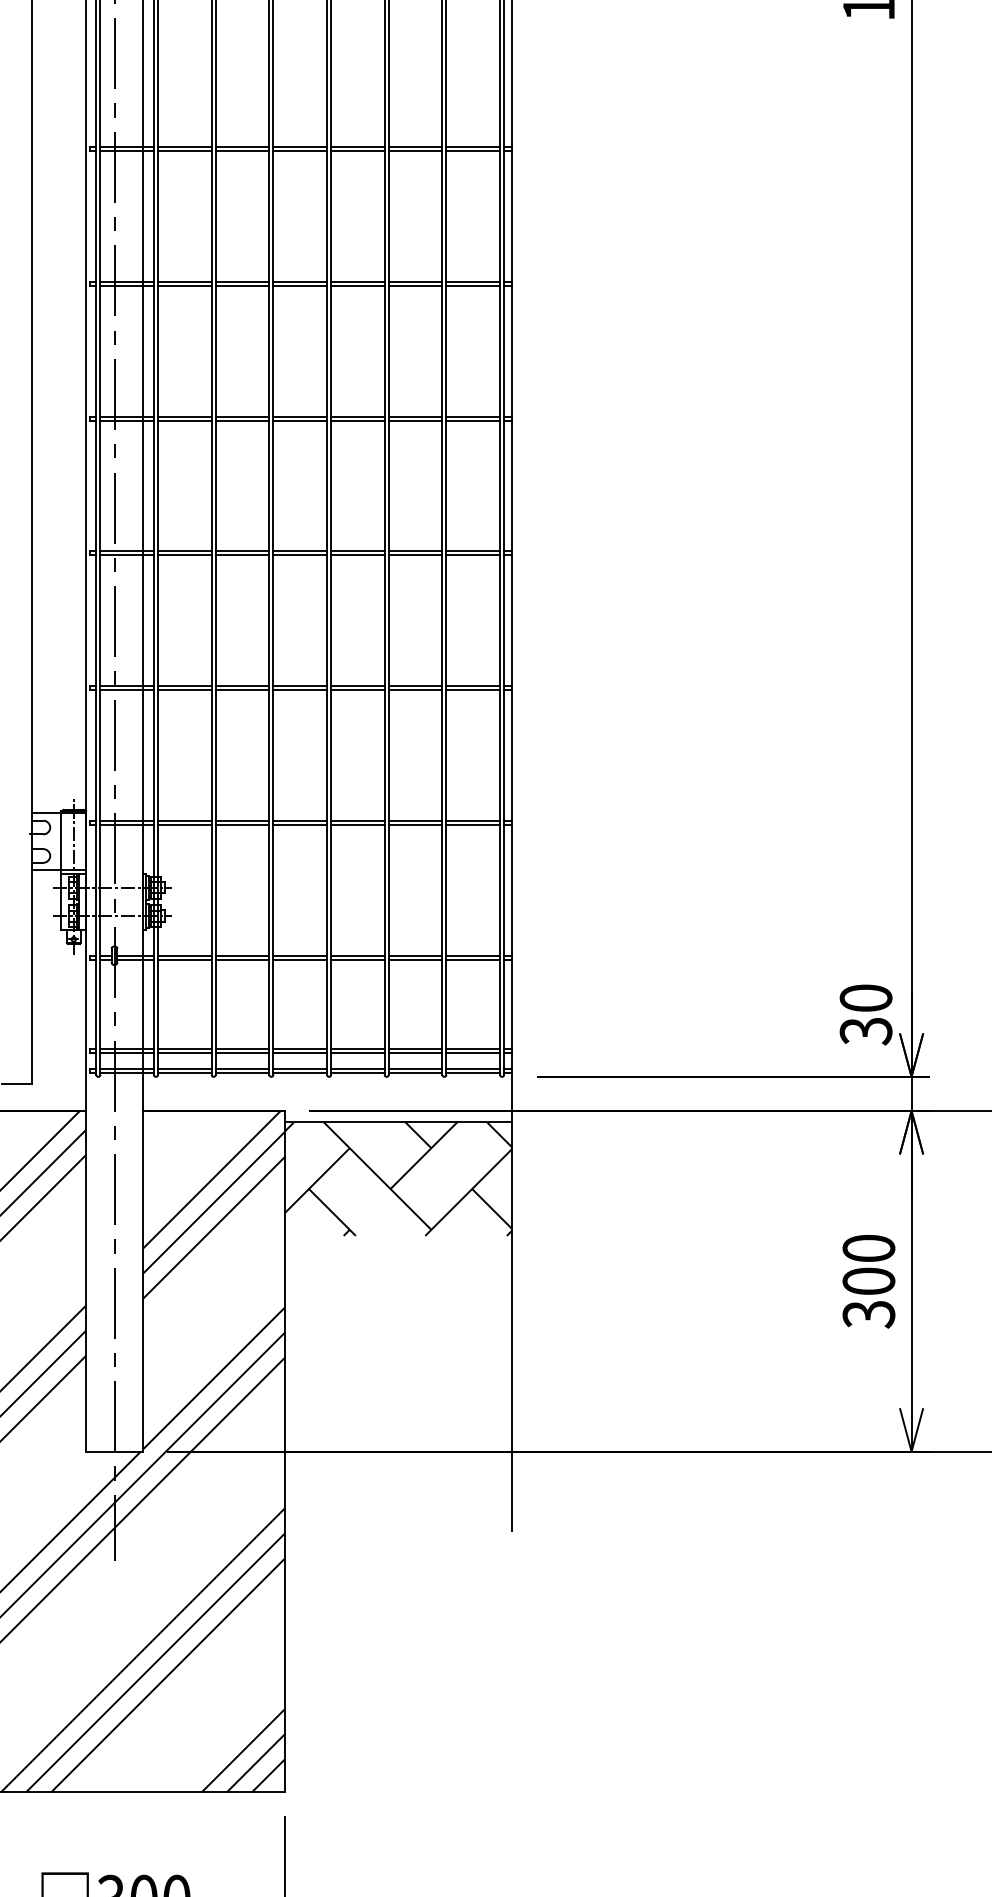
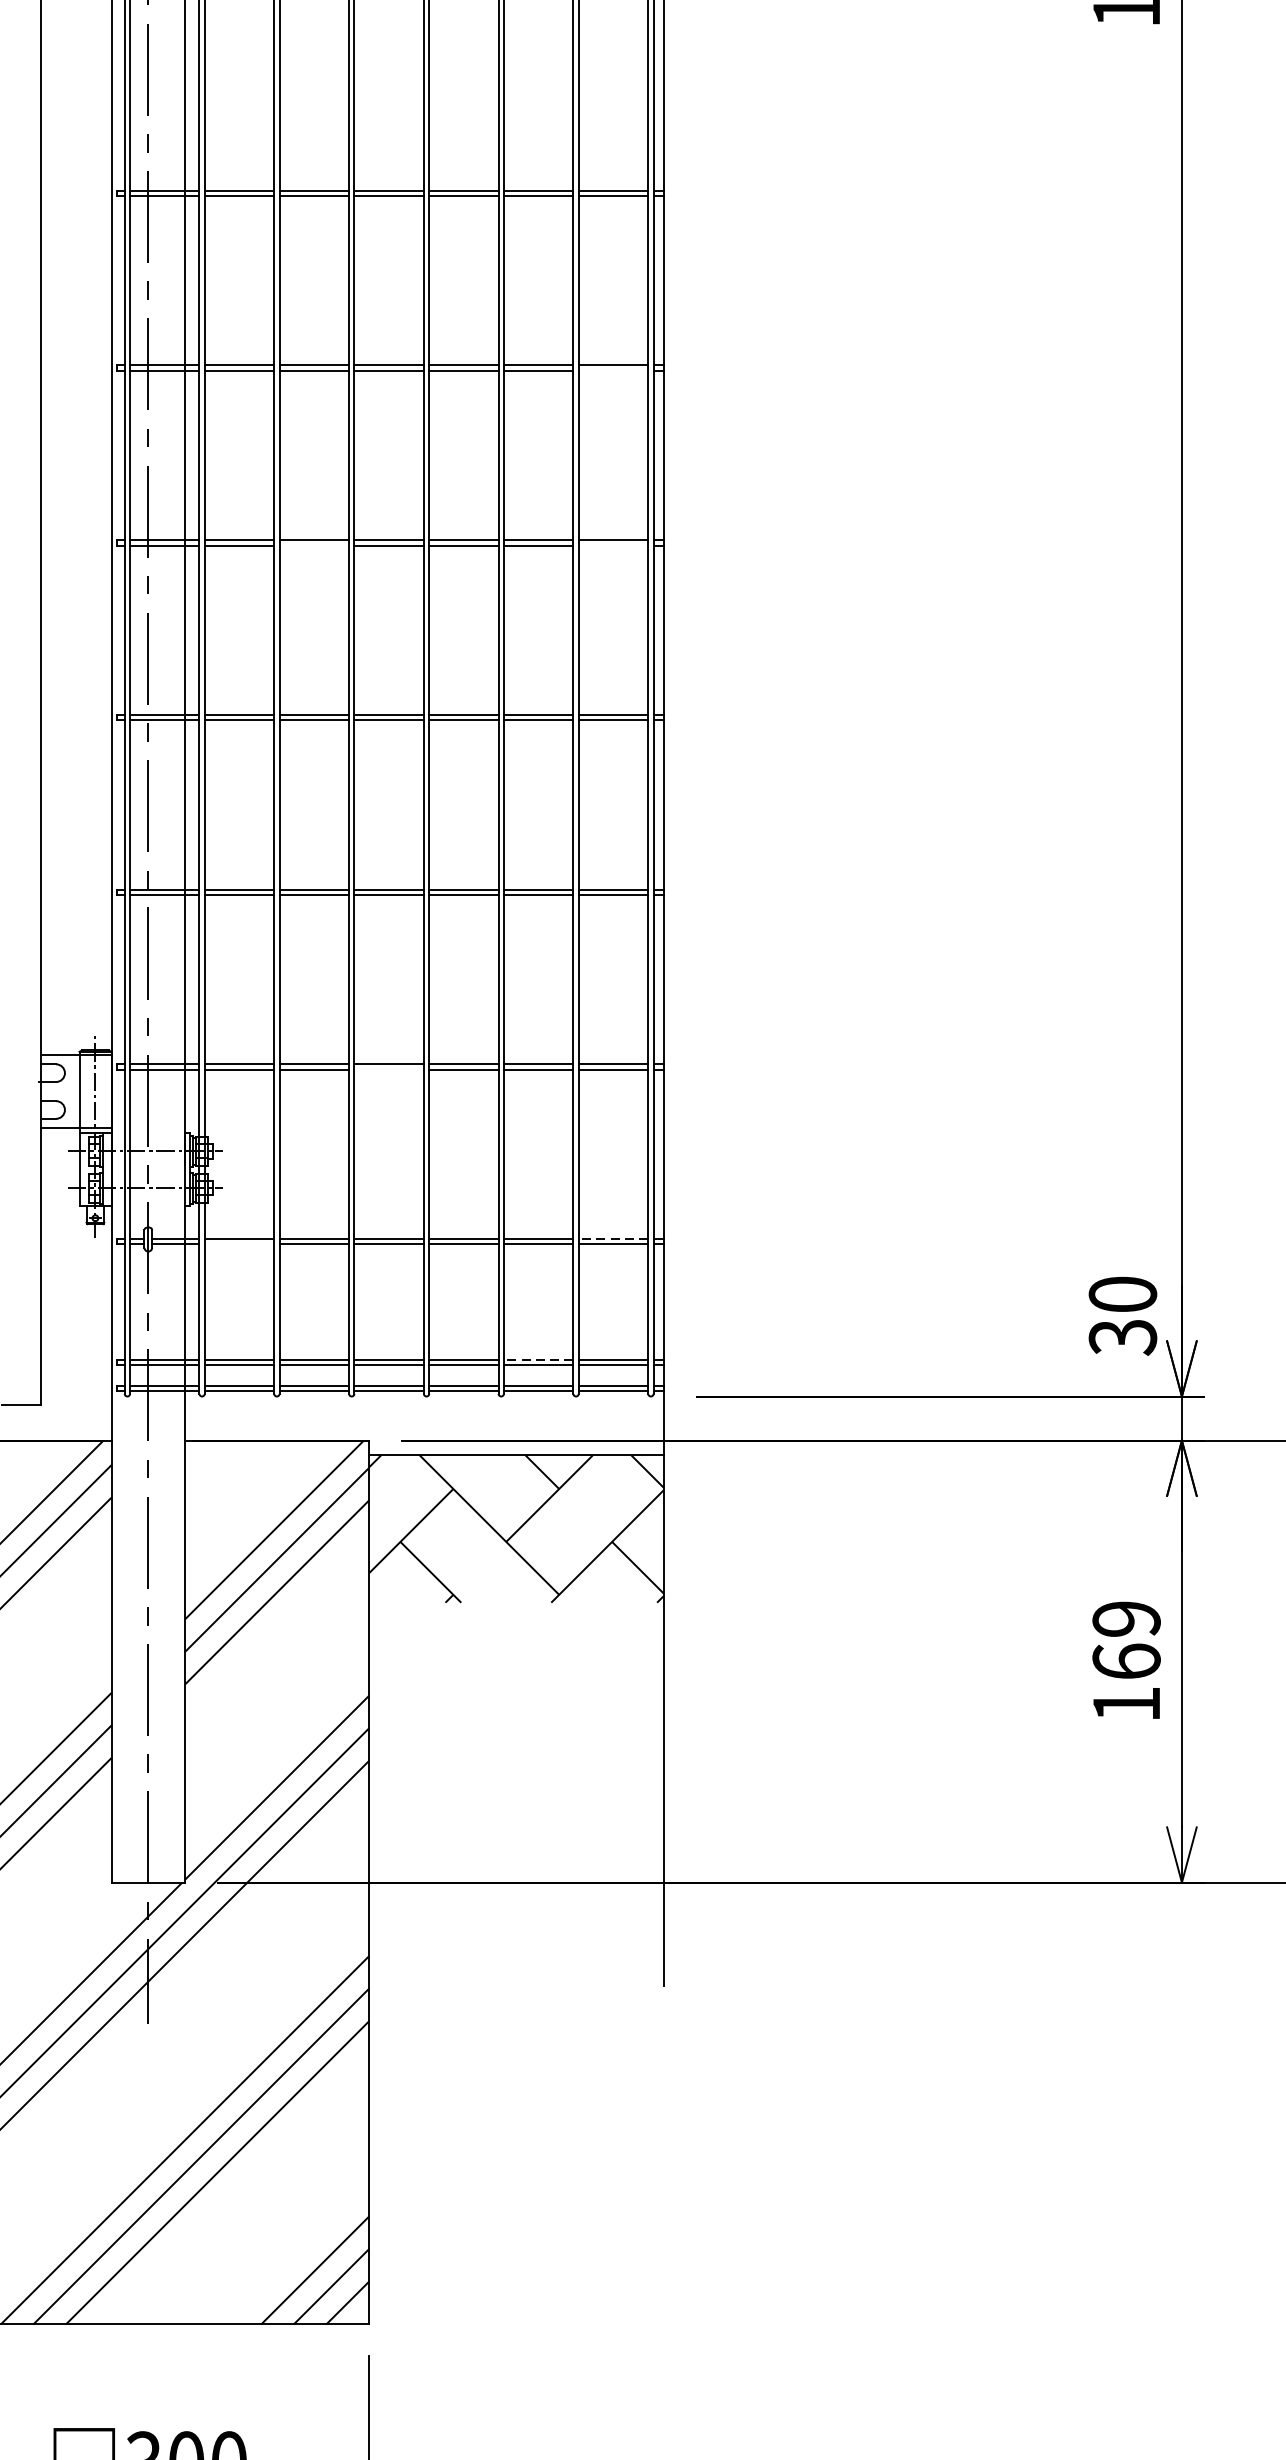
line: (473, 285) -> (613, 370), removed
line: (242, 420) -> (314, 545), removed
line: (473, 420) -> (613, 545), removed
line: (300, 824) -> (389, 1069), removed
line: (473, 955) -> (613, 1239), solid -> dashed
line: (184, 959) -> (239, 1244), removed
line: (415, 1048) -> (538, 1359), solid -> dashed
text: (868, 1281) -> (1126, 1661), 300 -> 169

